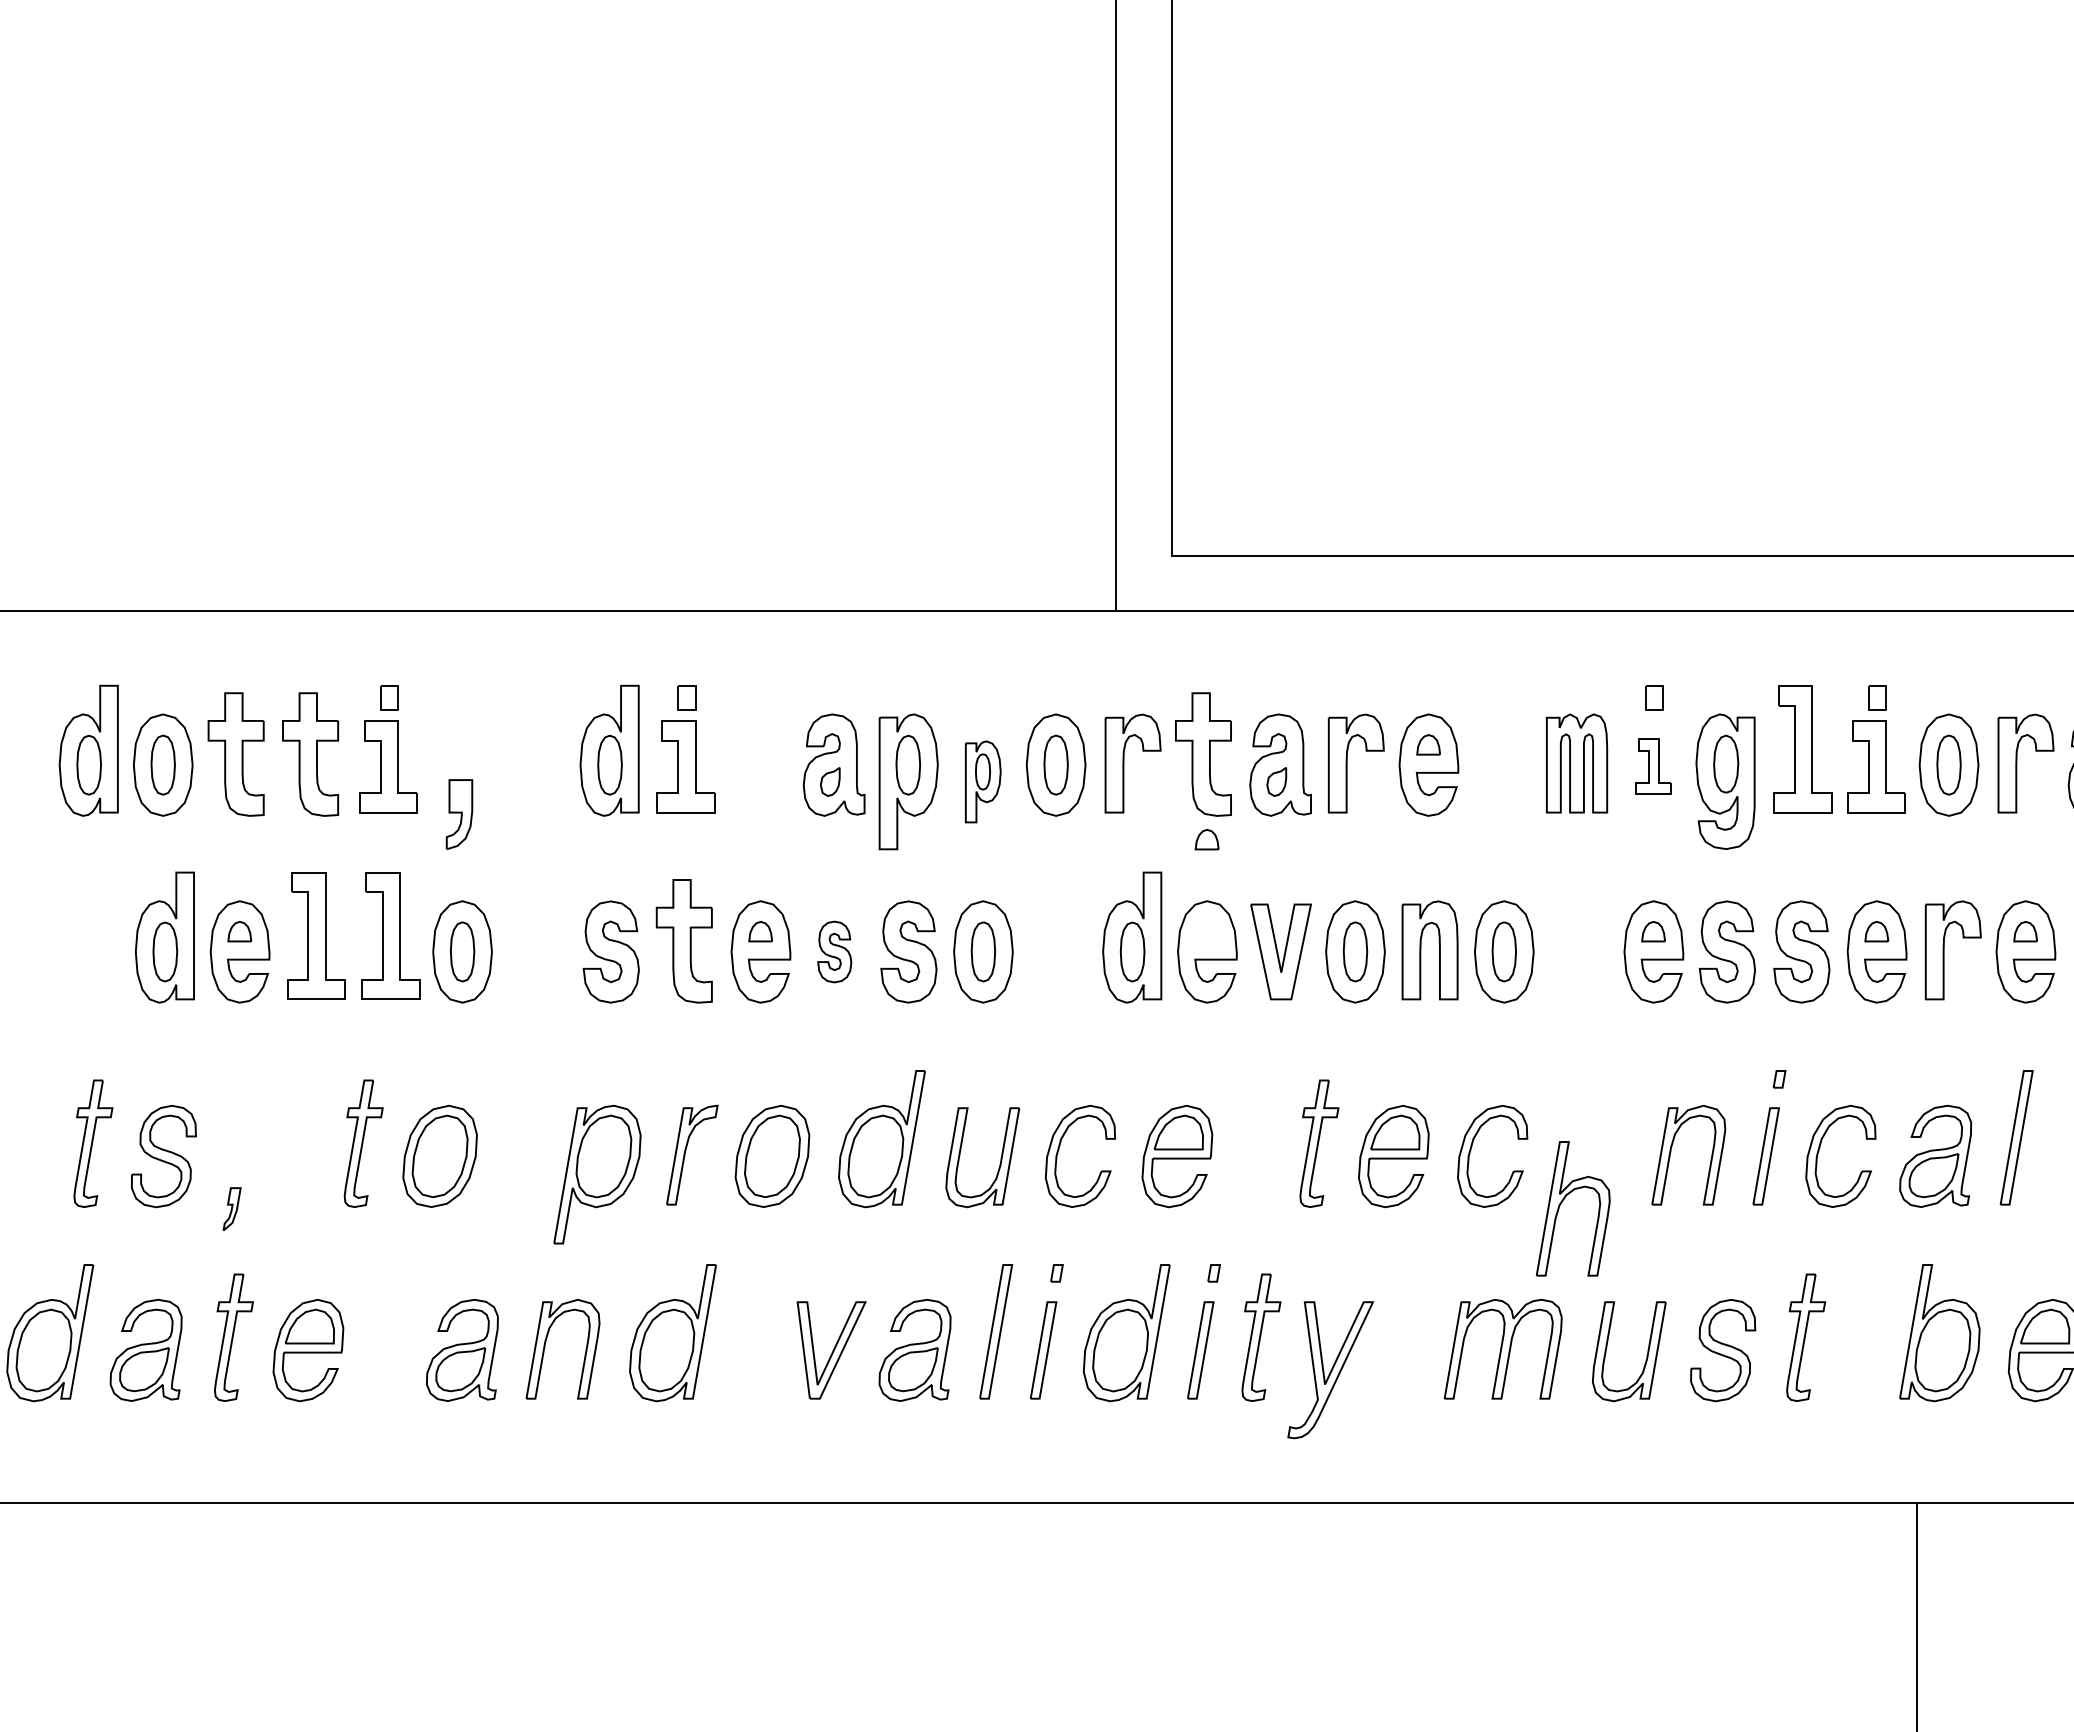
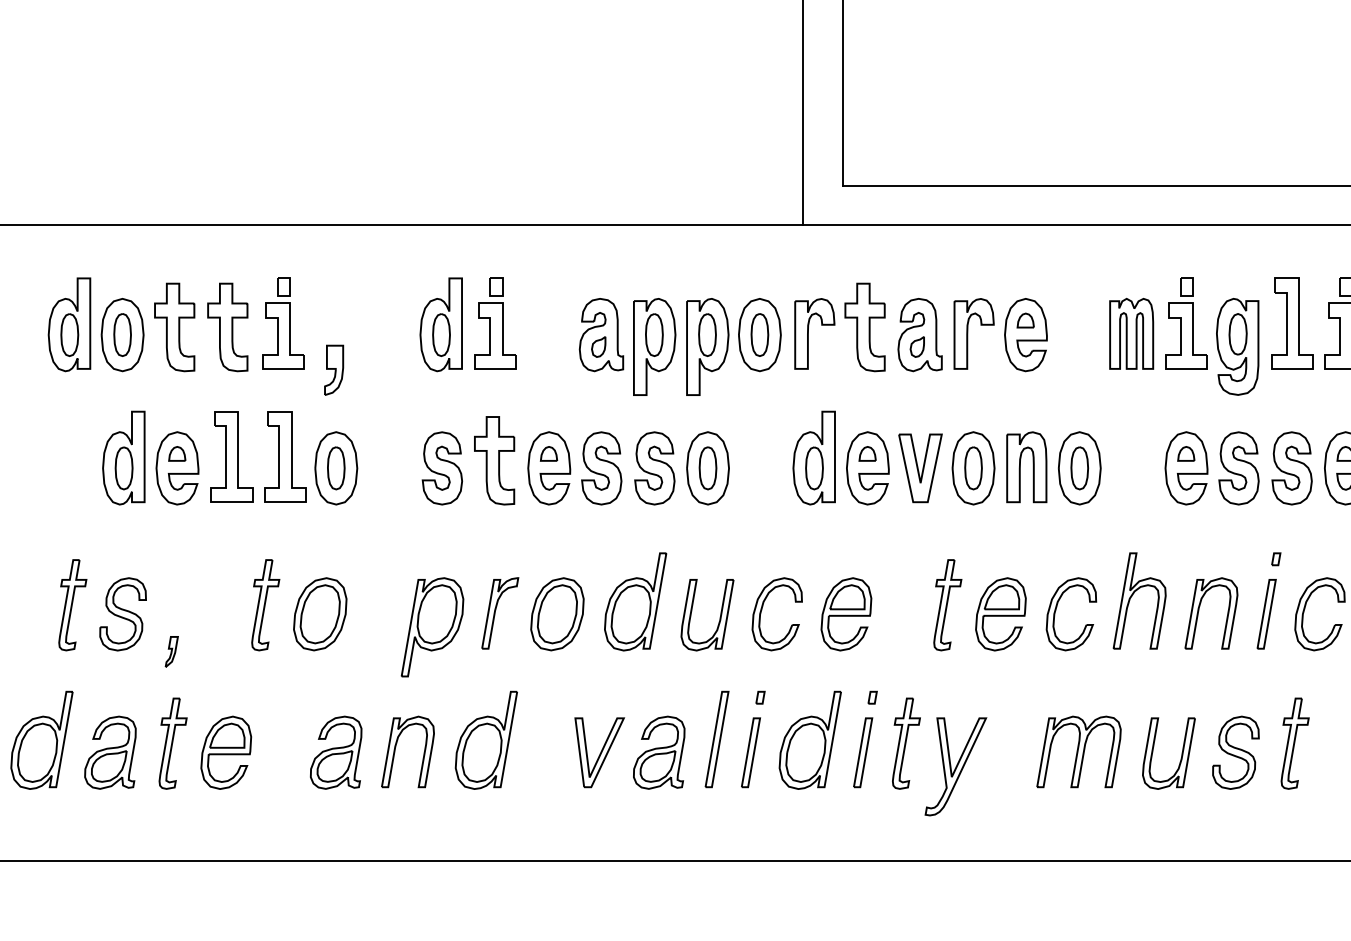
part: (1653, 766) -> (1186, 336), size x1.67
part: (983, 781) -> (708, 346), size x1.67
part: (1206, 839) -> (867, 453), moved
part: (834, 951) -> (601, 468), size x1.67
part: (1563, 1201) -> (1132, 595), moved

